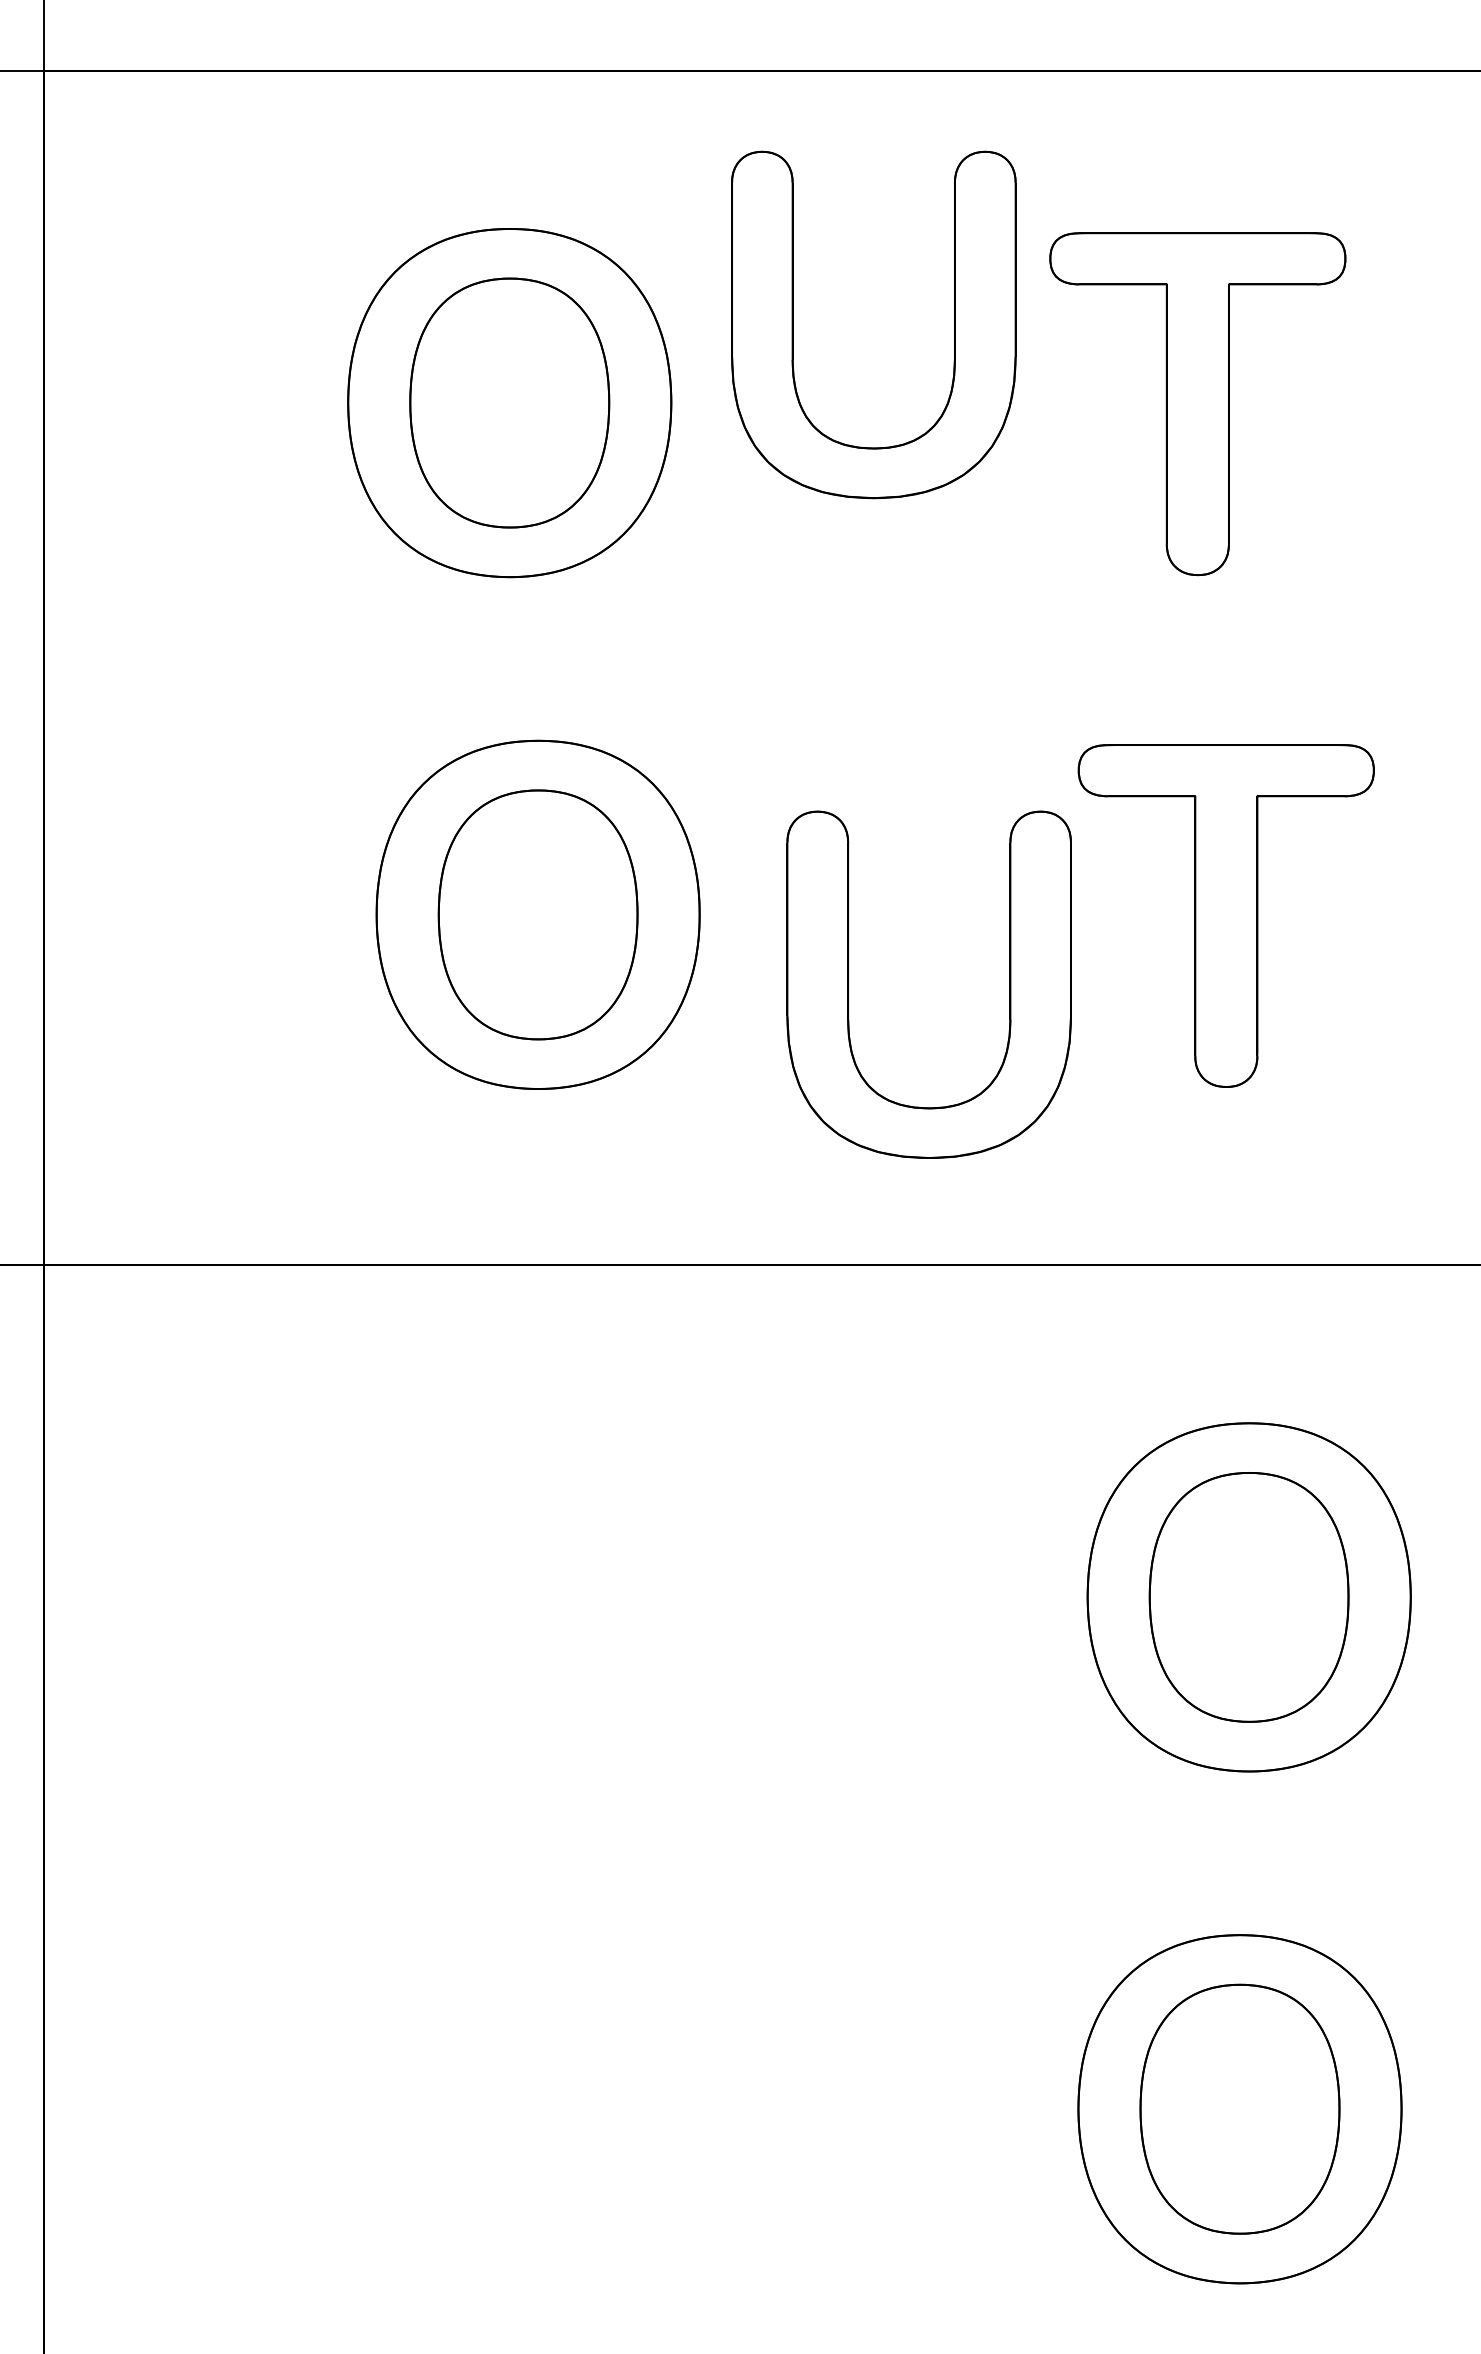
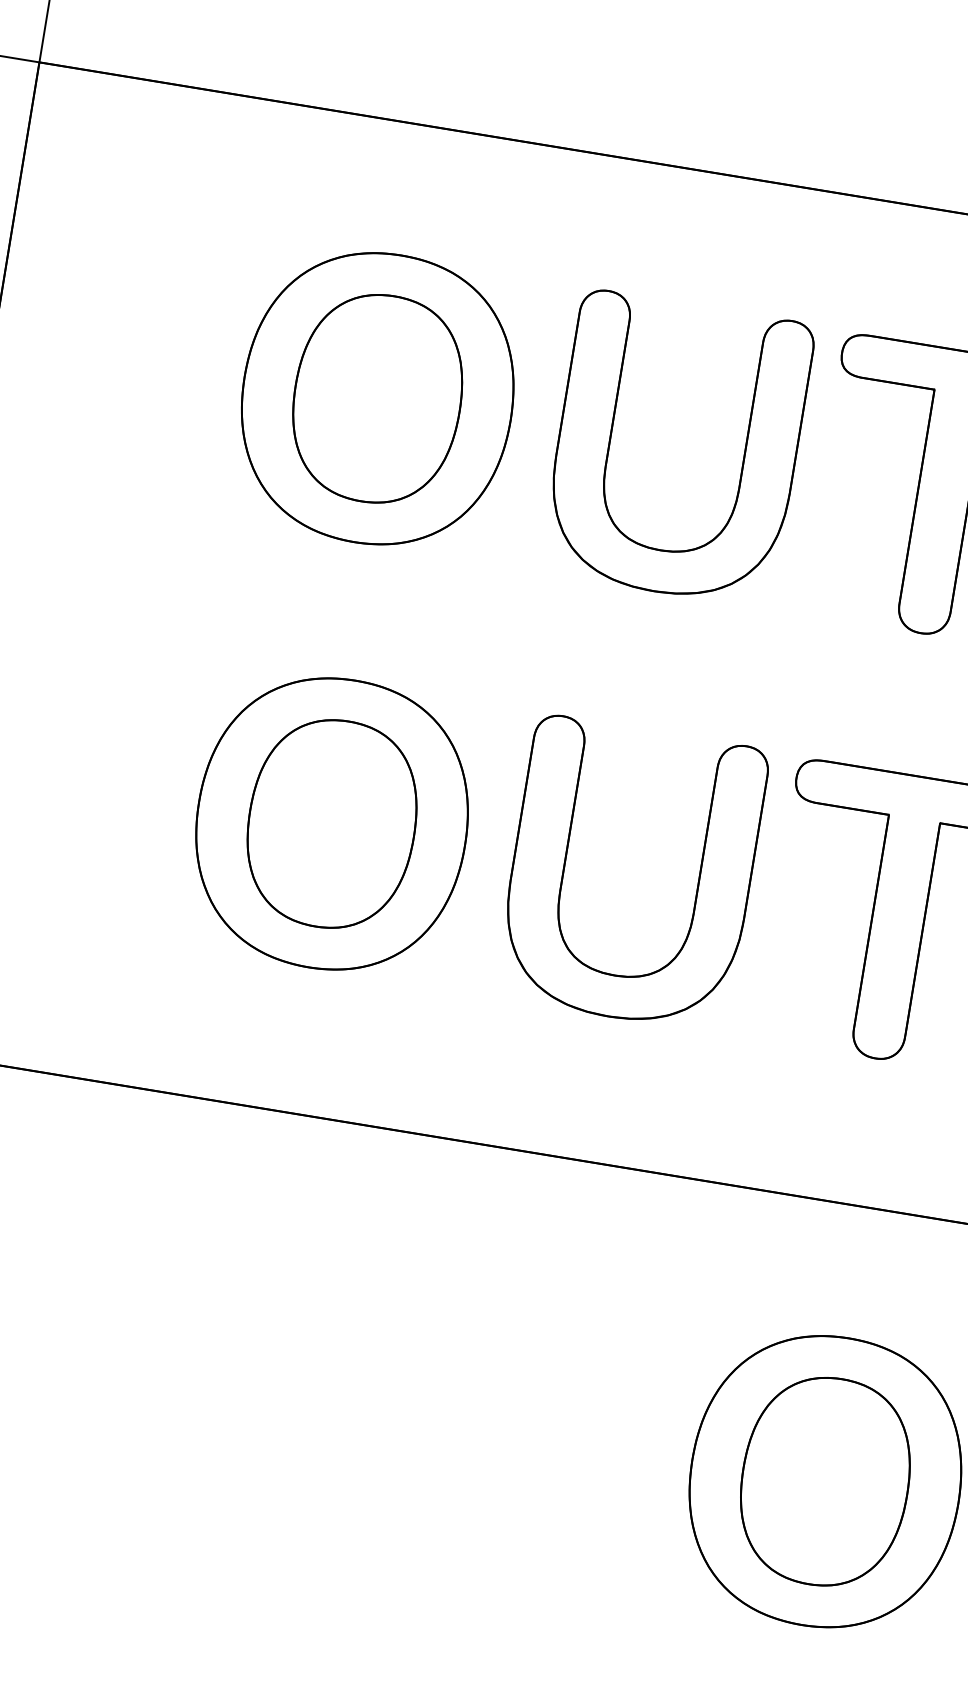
part: (793, 324) -> (611, 437), moved
part: (848, 984) -> (565, 862), moved

